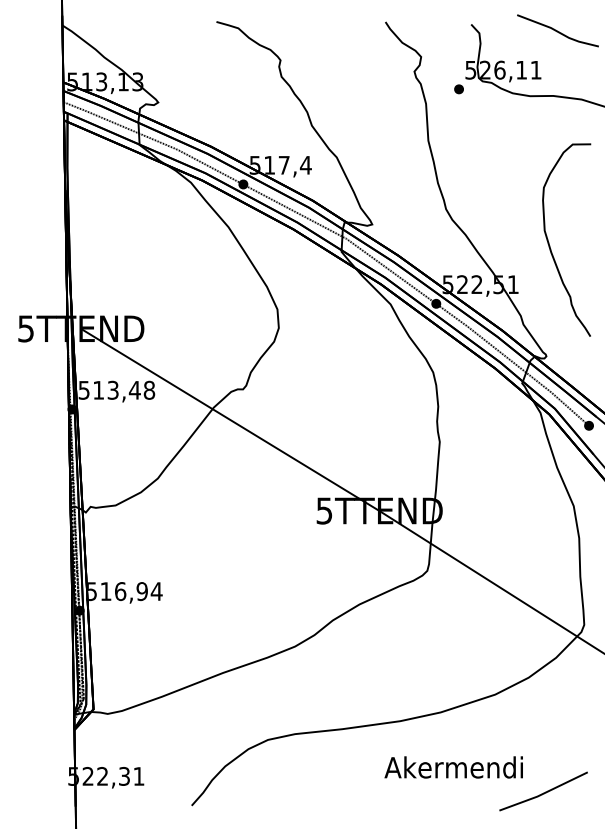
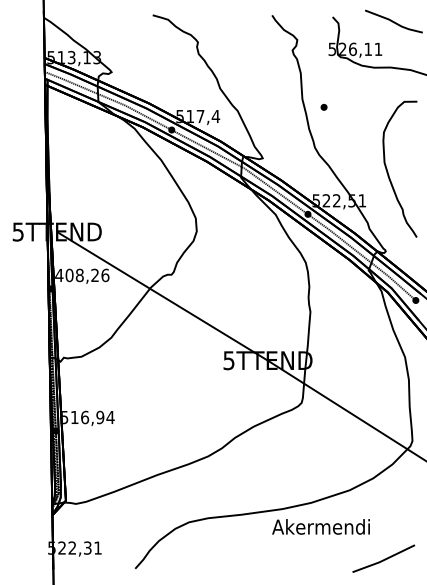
part: (458, 89) -> (323, 107), moved
text: (116, 389) -> (82, 274), 513,48 -> 408,26
text: (453, 767) -> (320, 526), moved

